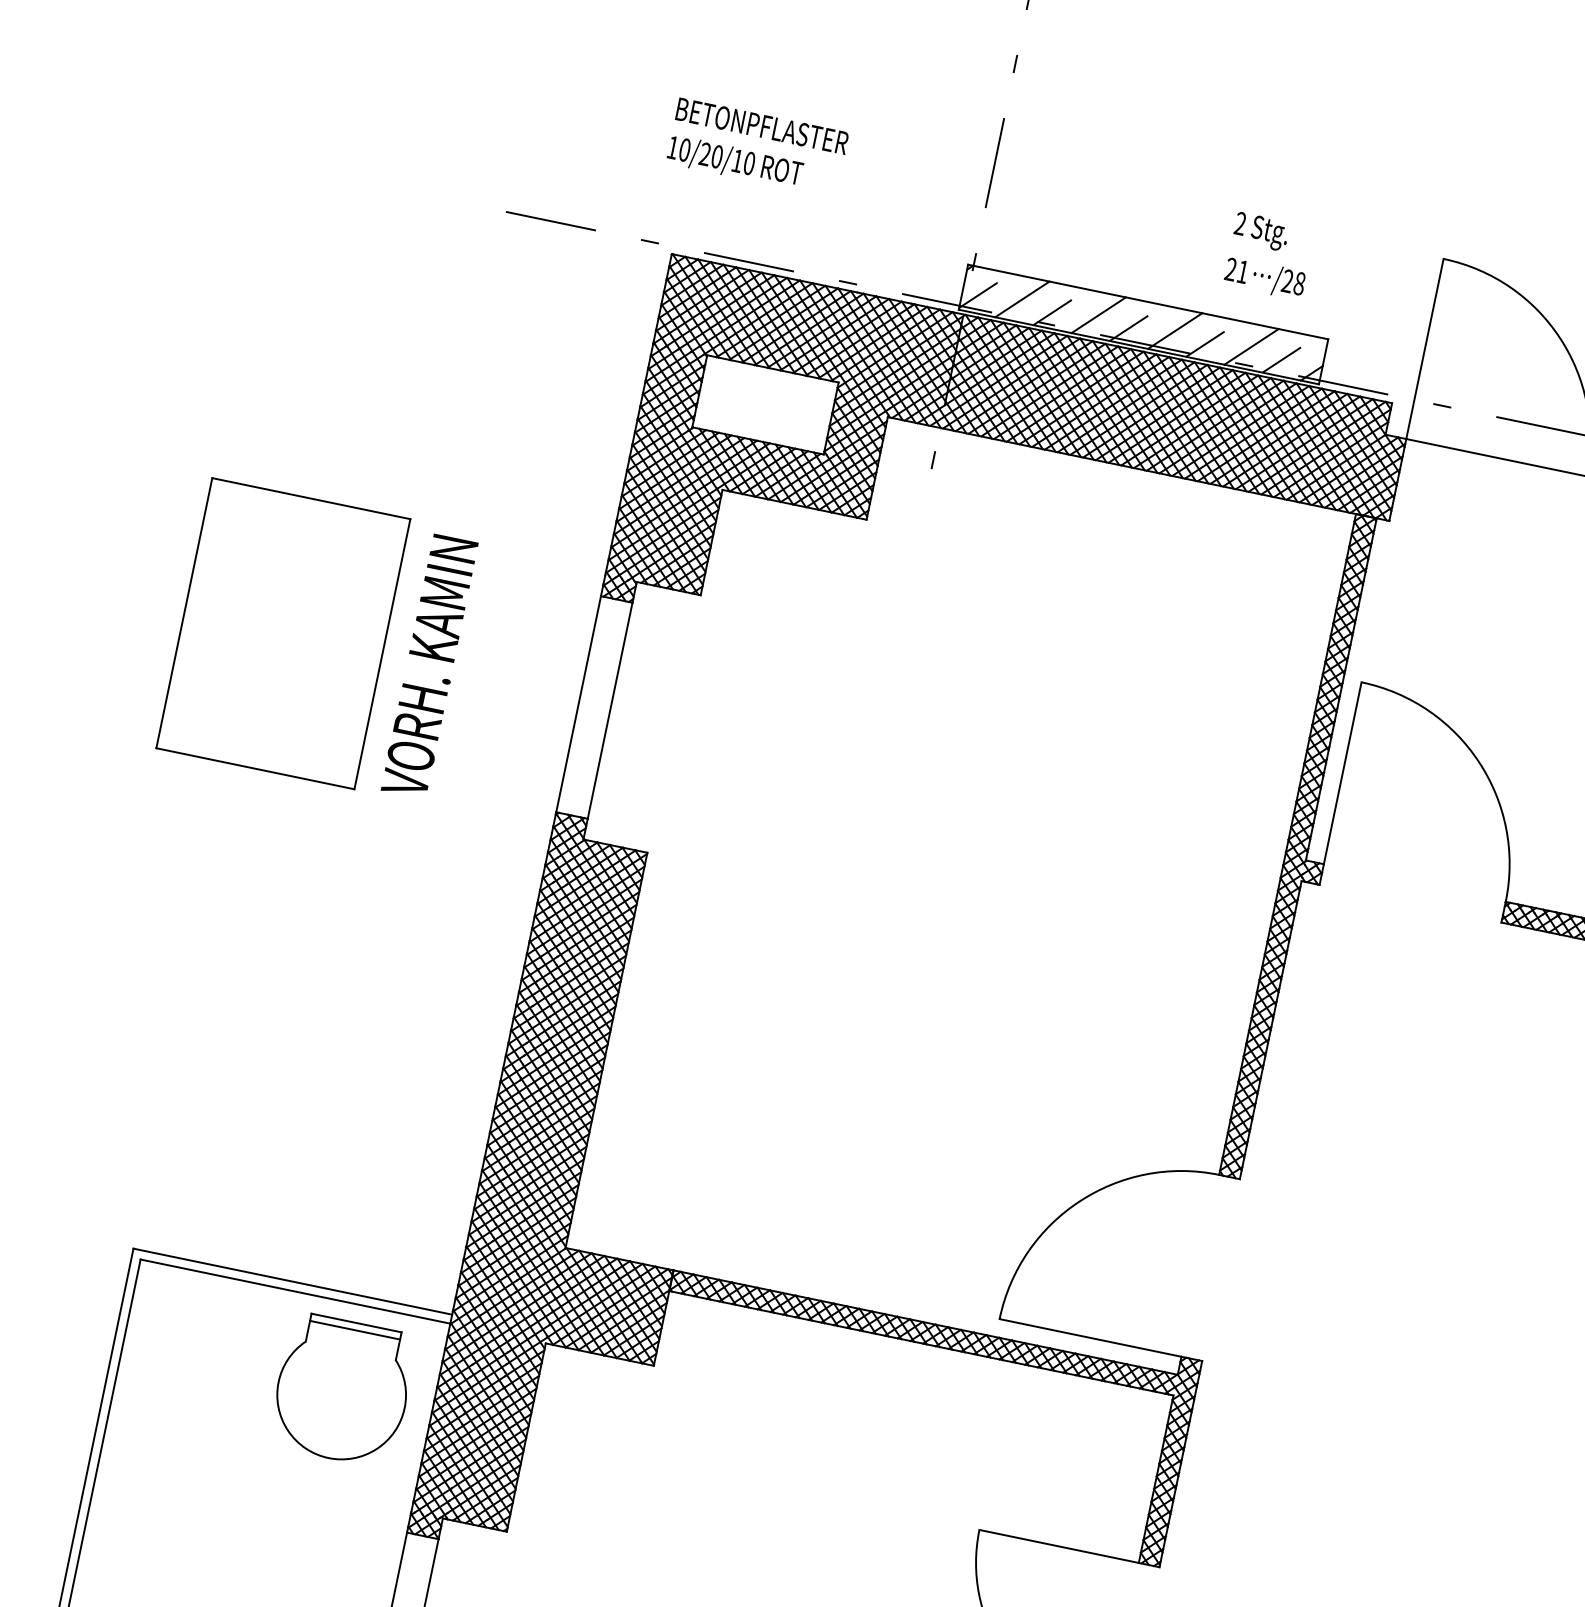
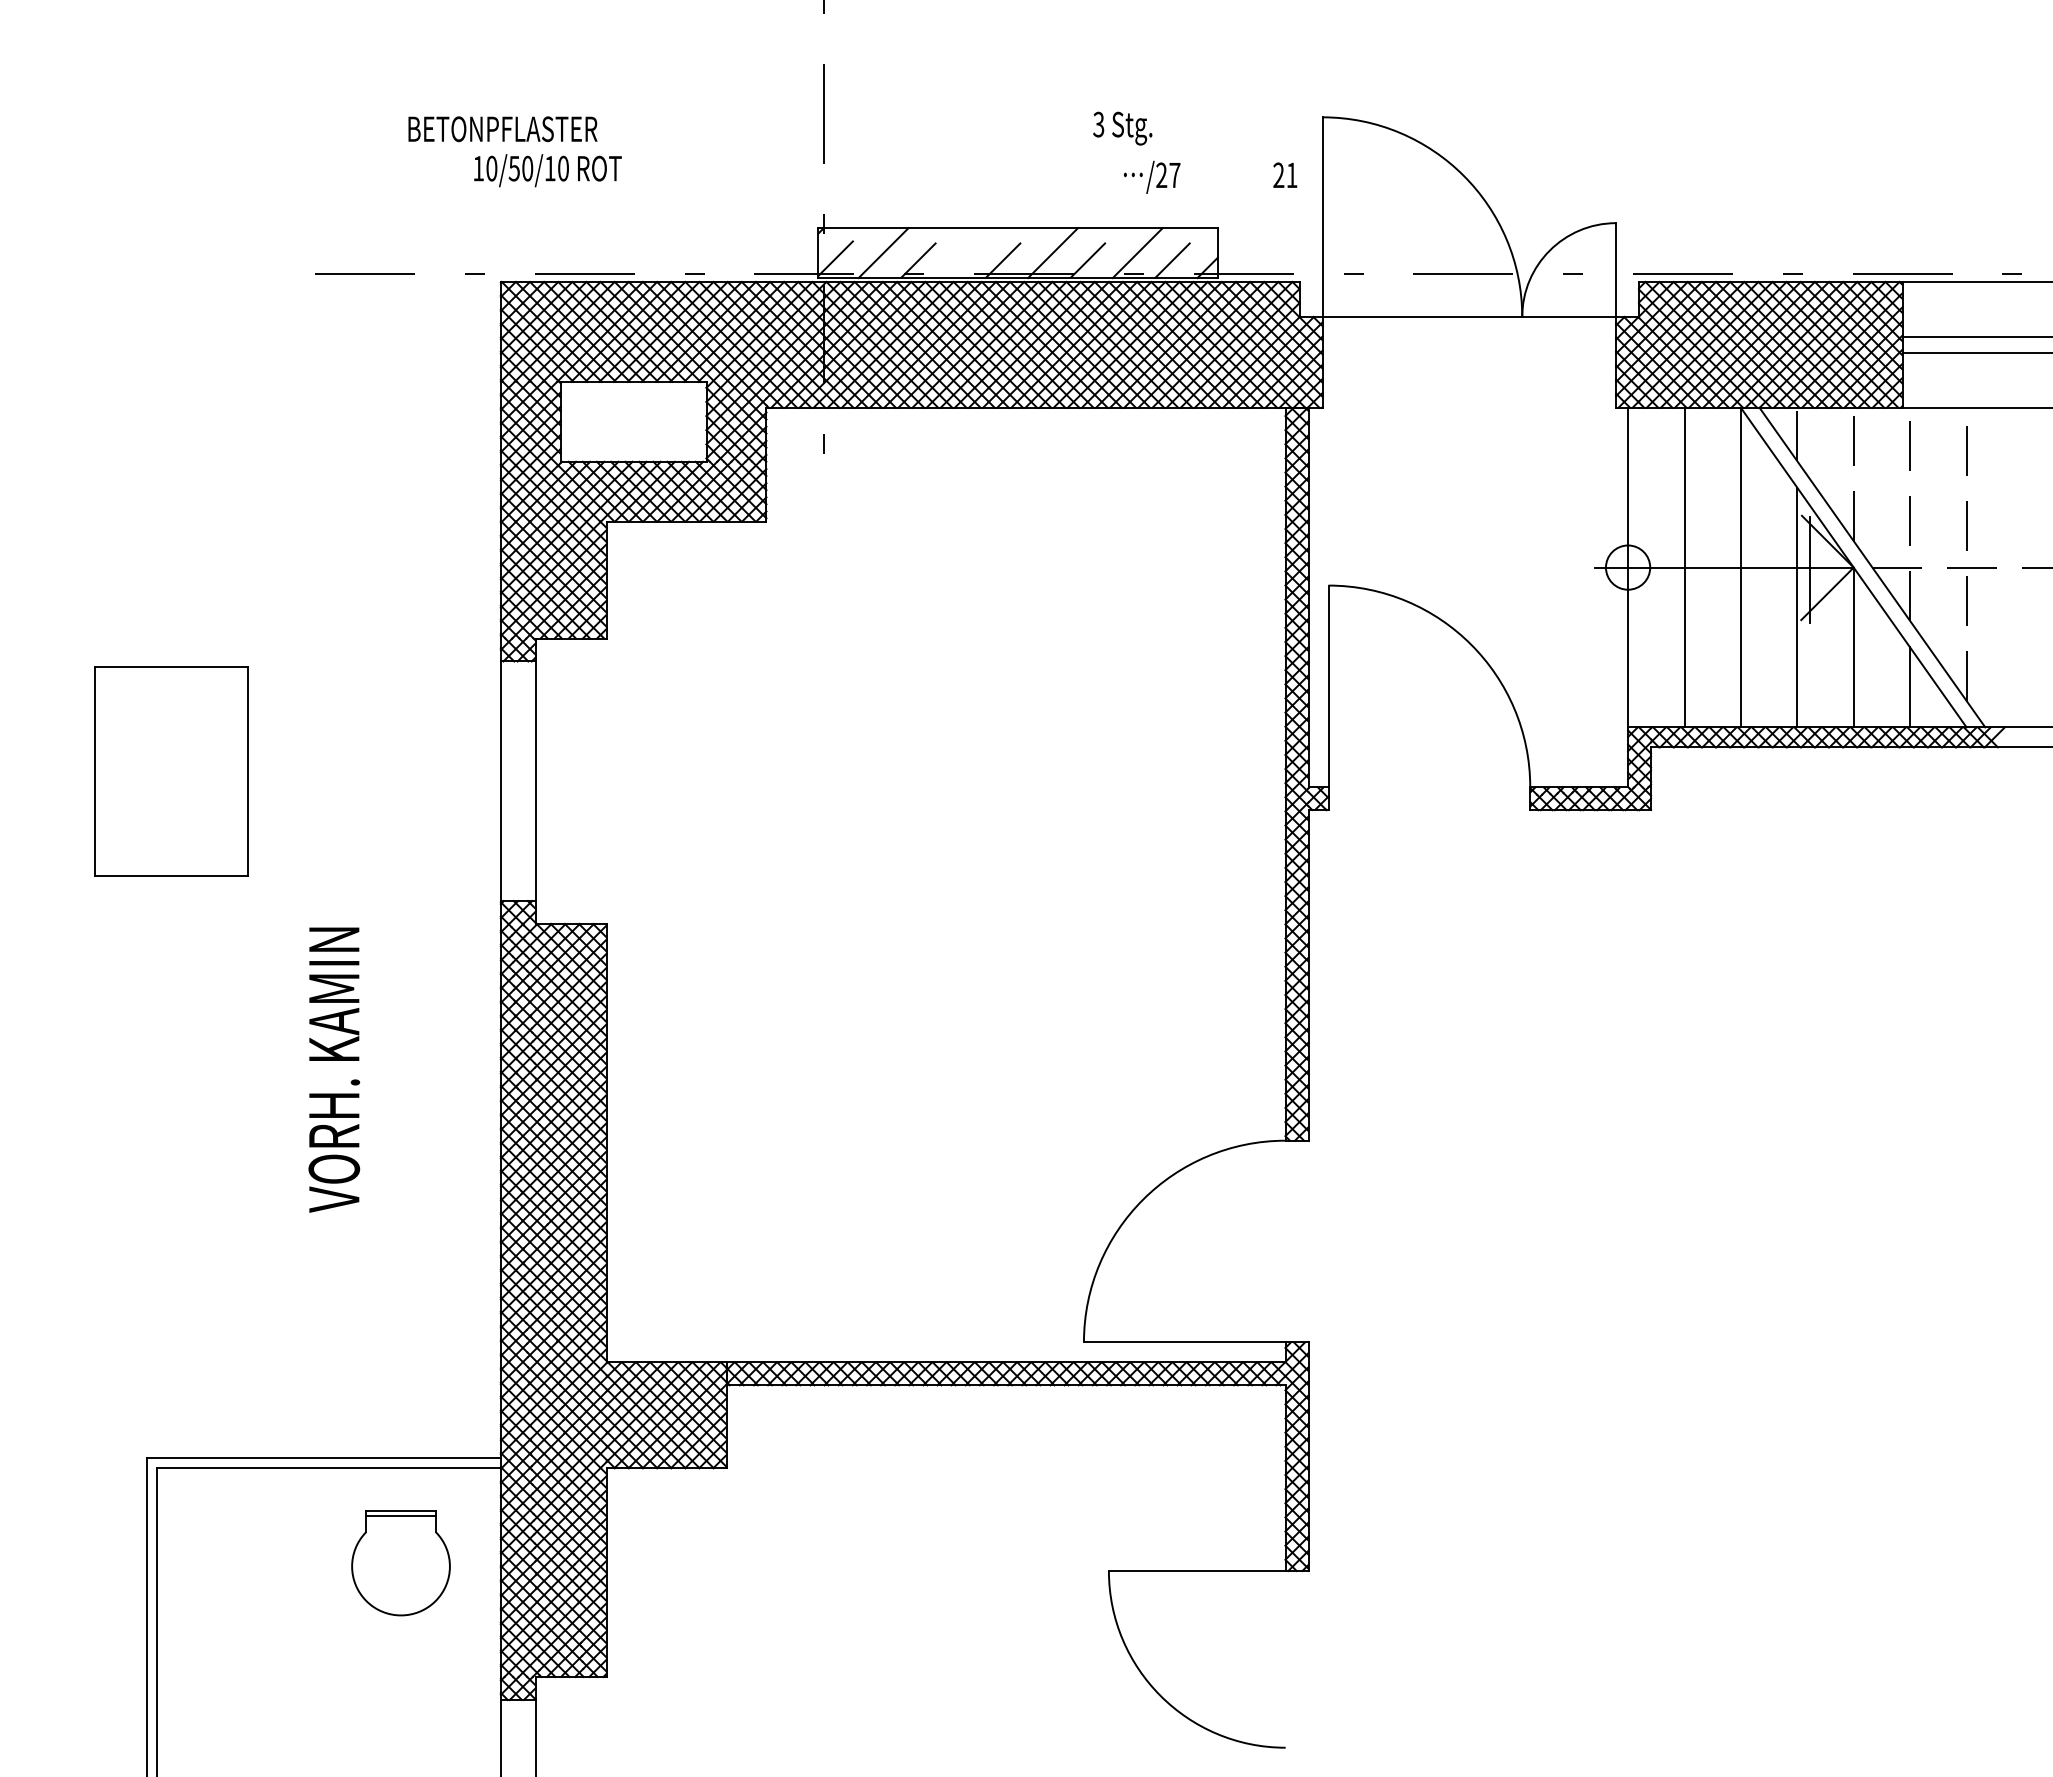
text: (761, 126) -> (502, 129), moved
text: (704, 154) -> (513, 168), 10/20/10 -> 10/50/10
text: (1240, 223) -> (1098, 124), 2 -> 3
text: (1237, 269) -> (1285, 174), moved
text: (1299, 283) -> (1174, 175), /28 -> /27
line: (1098, 315) -> (968, 253), removed
part: (283, 633) -> (171, 771), size x0.7
text: (430, 666) -> (334, 1069), moved
part: (342, 1389) -> (400, 1562), size x0.7

